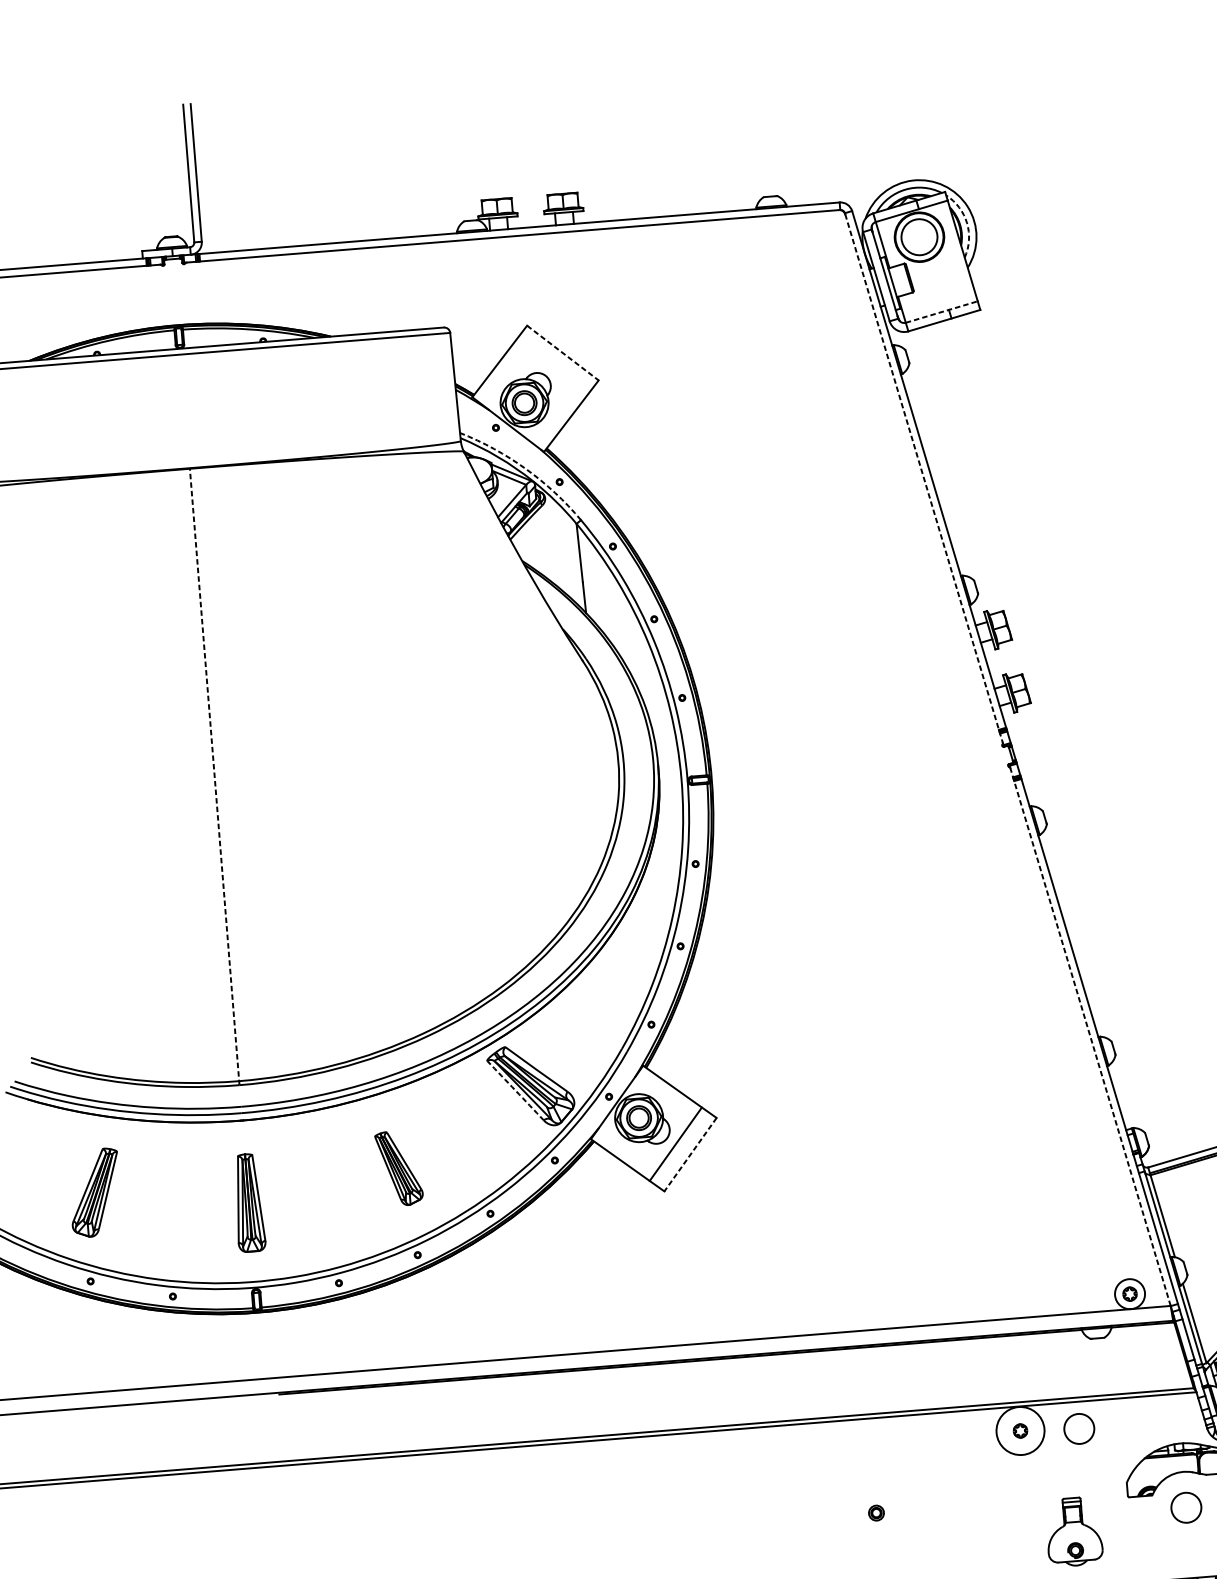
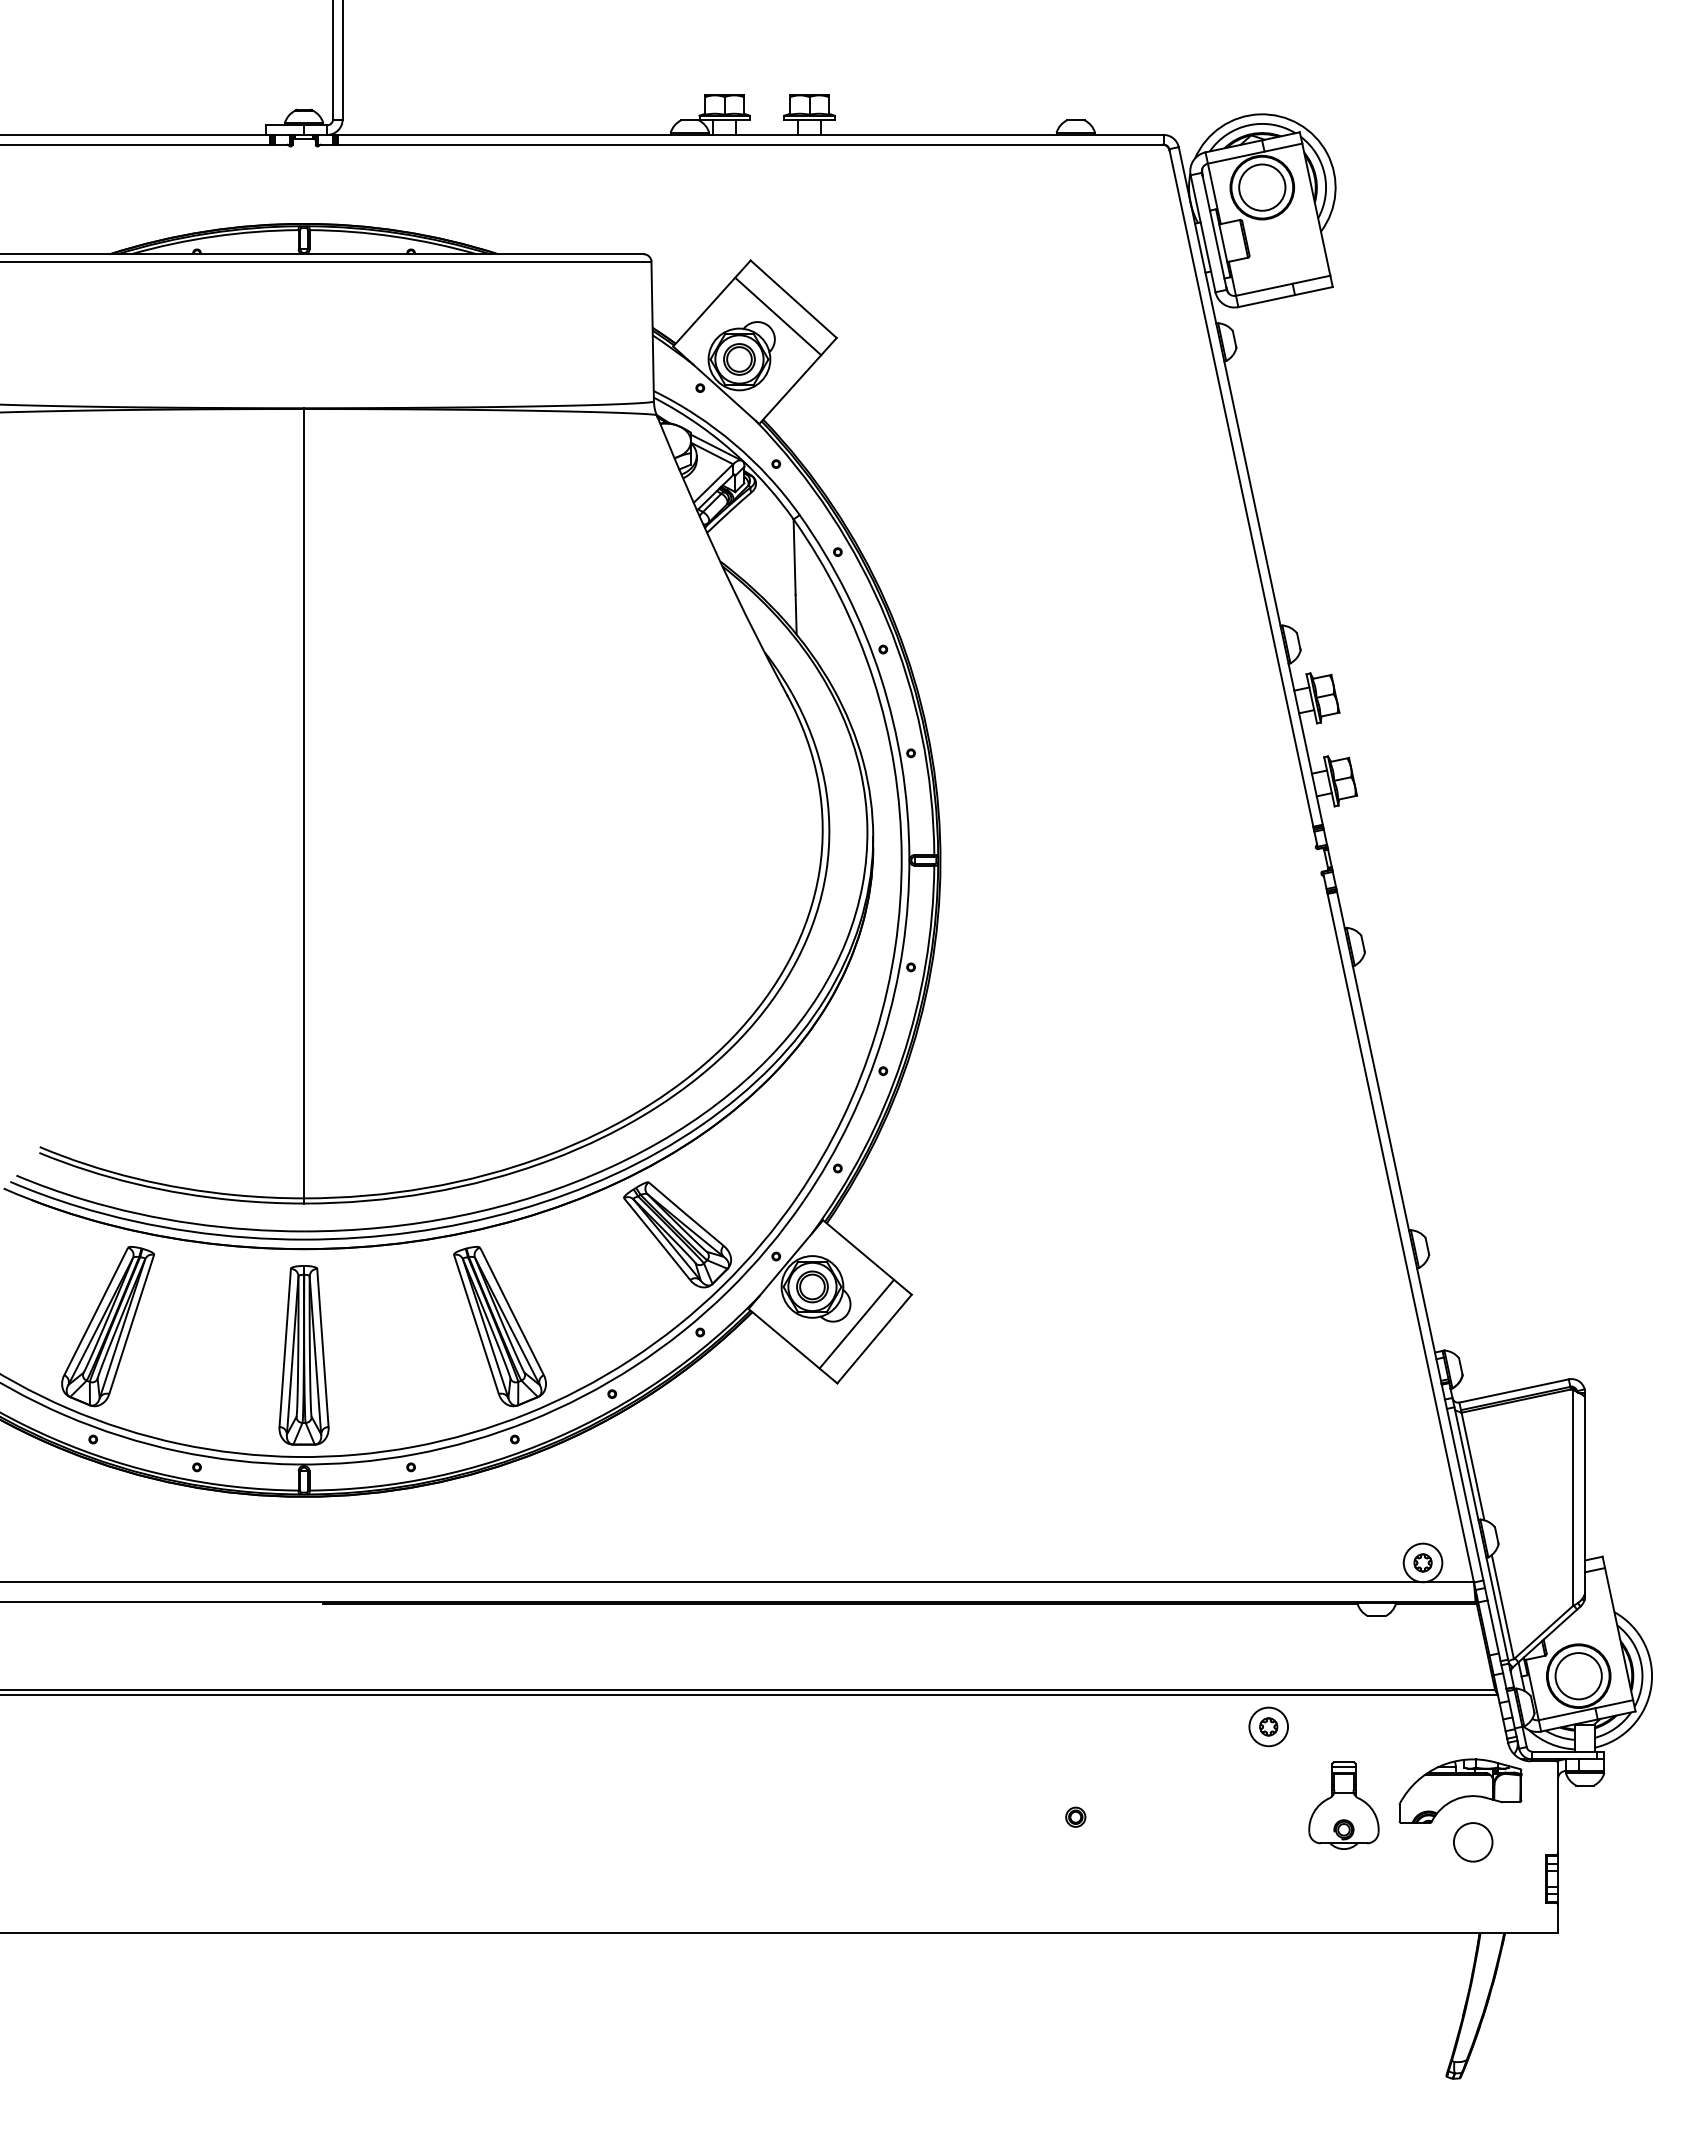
arc: (966, 223) -> (1324, 174), dashed -> solid
line: (942, 311) -> (1283, 285), dashed -> solid
line: (562, 353) -> (793, 299), dashed -> solid
line: (552, 367) -> (778, 316), added
arc: (525, 468) -> (734, 443), dashed -> solid
line: (924, 478) -> (1243, 497), dashed -> solid
line: (214, 776) -> (304, 805), dashed -> solid
line: (1090, 1037) -> (1398, 1229), dashed -> solid
arc: (515, 1091) -> (657, 1239), dashed -> solid
line: (690, 1155) -> (874, 1339), dashed -> solid
part: (398, 1168) -> (499, 1326), size x1.67
part: (95, 1192) -> (108, 1326), size x1.43
part: (248, 1203) -> (303, 1355), size x1.43
circle: (1079, 1429) -> (1344, 1730), removed
circle: (1020, 1430) -> (1268, 1726), size x0.62
part: (1073, 1531) -> (1343, 1805), moved

